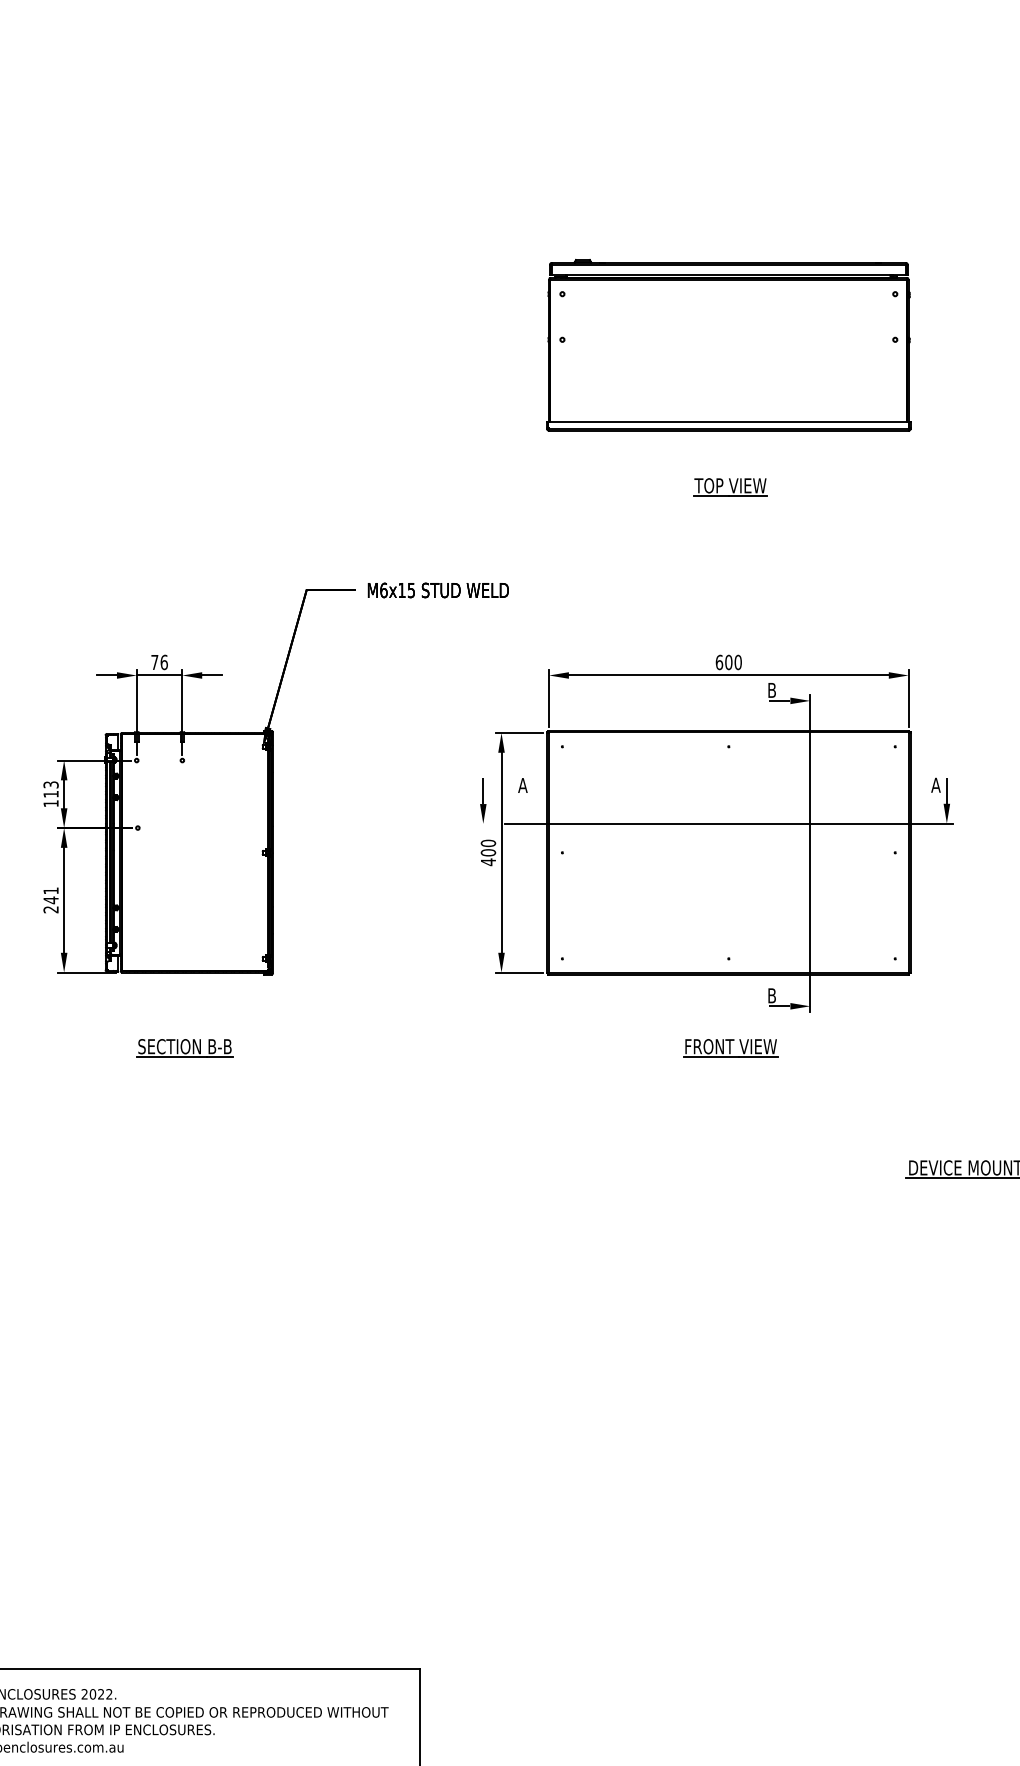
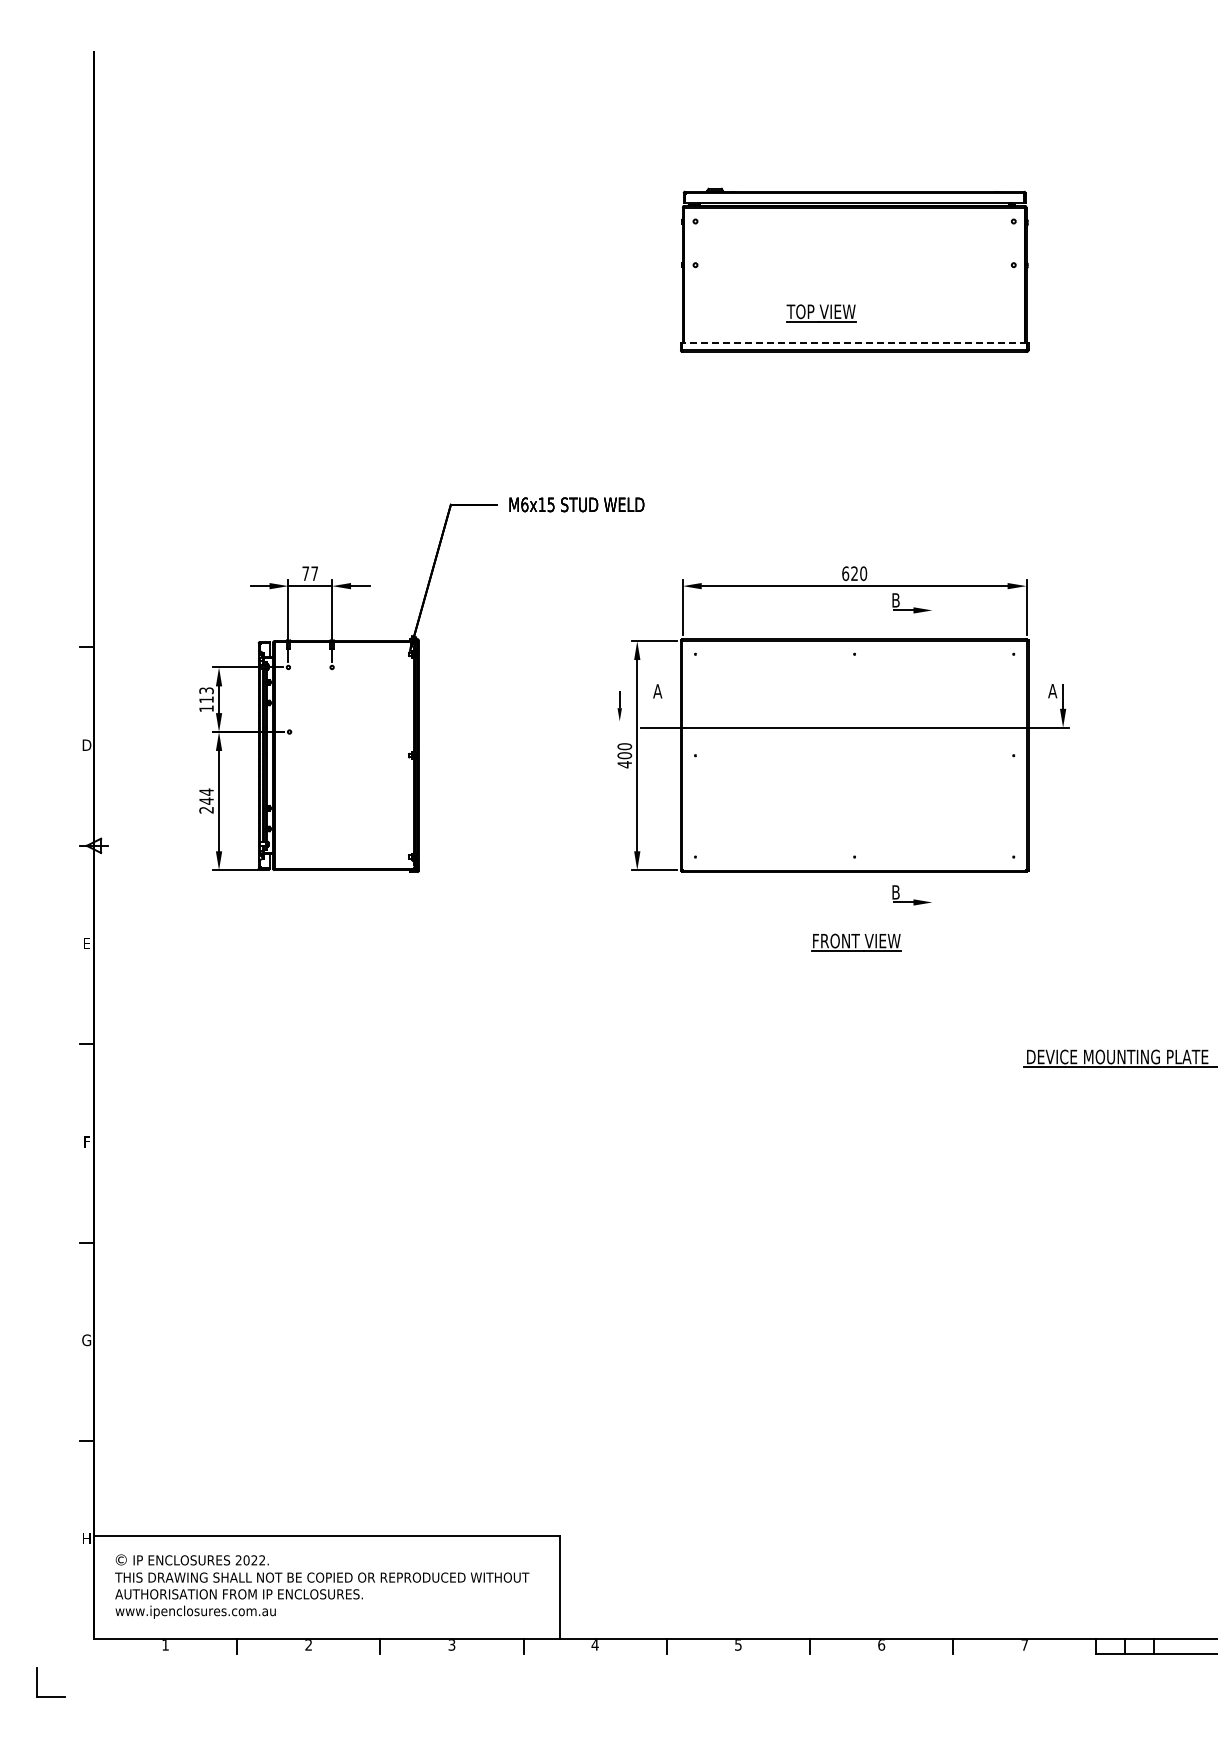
line: (728, 421) -> (854, 343), solid -> dashed
part: (730, 487) -> (821, 313), moved
text: (163, 662) -> (314, 573), 76 -> 77
text: (728, 662) -> (854, 573), 600 -> 620
part: (482, 800) -> (619, 705), size x0.7
line: (810, 853) -> (932, 756), removed
text: (51, 890) -> (206, 791), 241 -> 244
part: (184, 1048) -> (334, 942), removed

